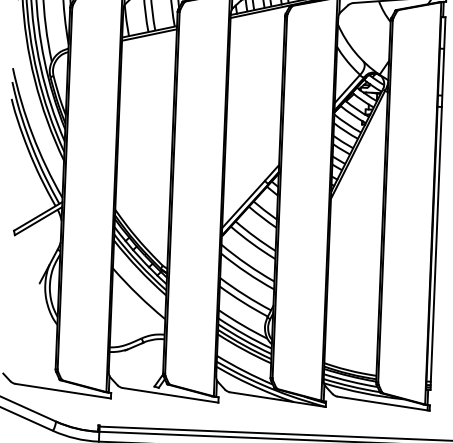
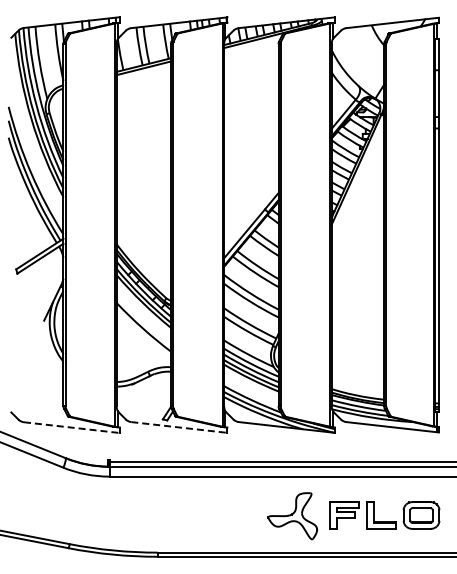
line: (63, 391) -> (72, 427), solid -> dashed
line: (170, 395) -> (179, 427), solid -> dashed

